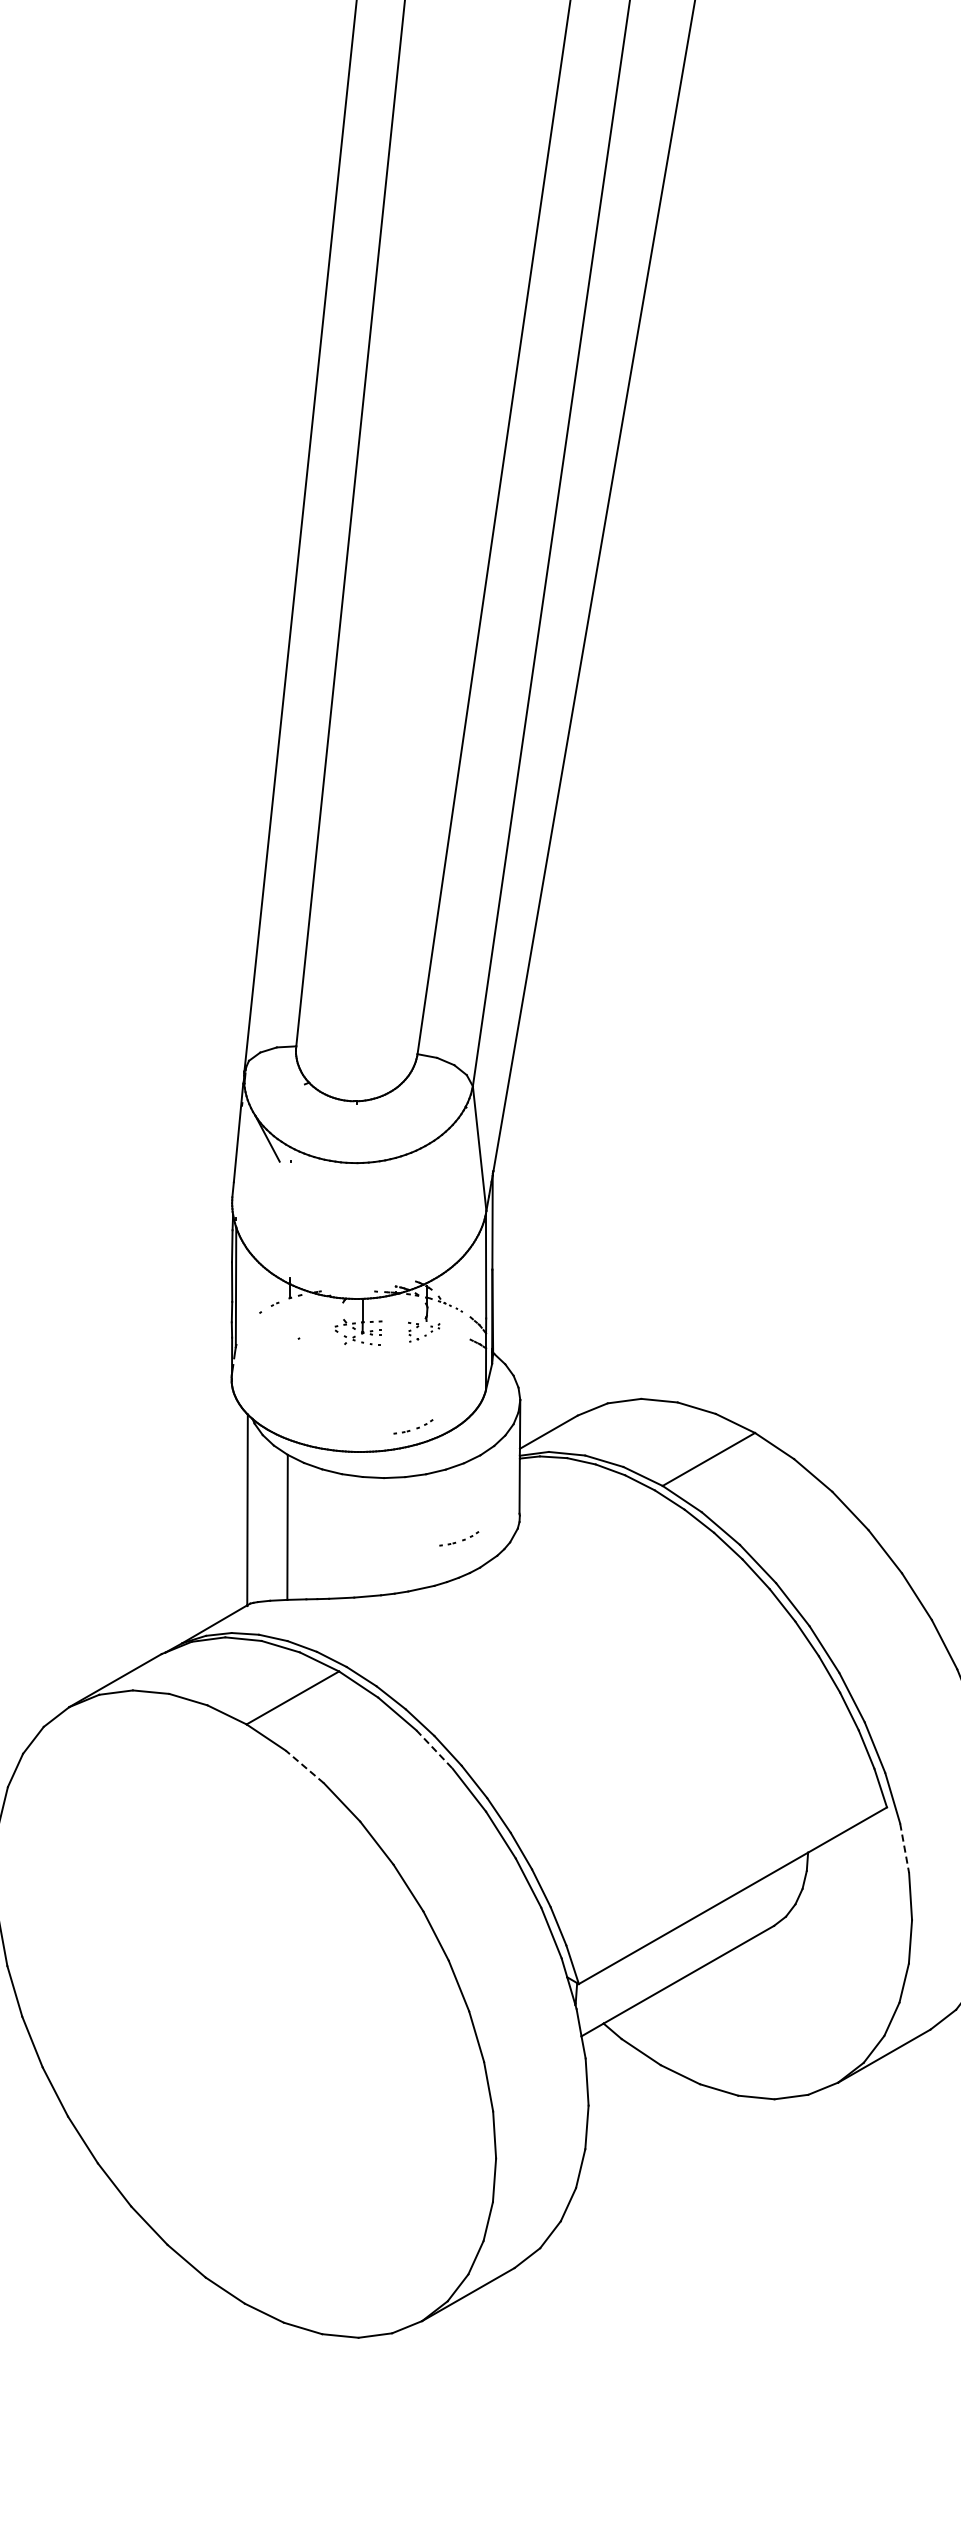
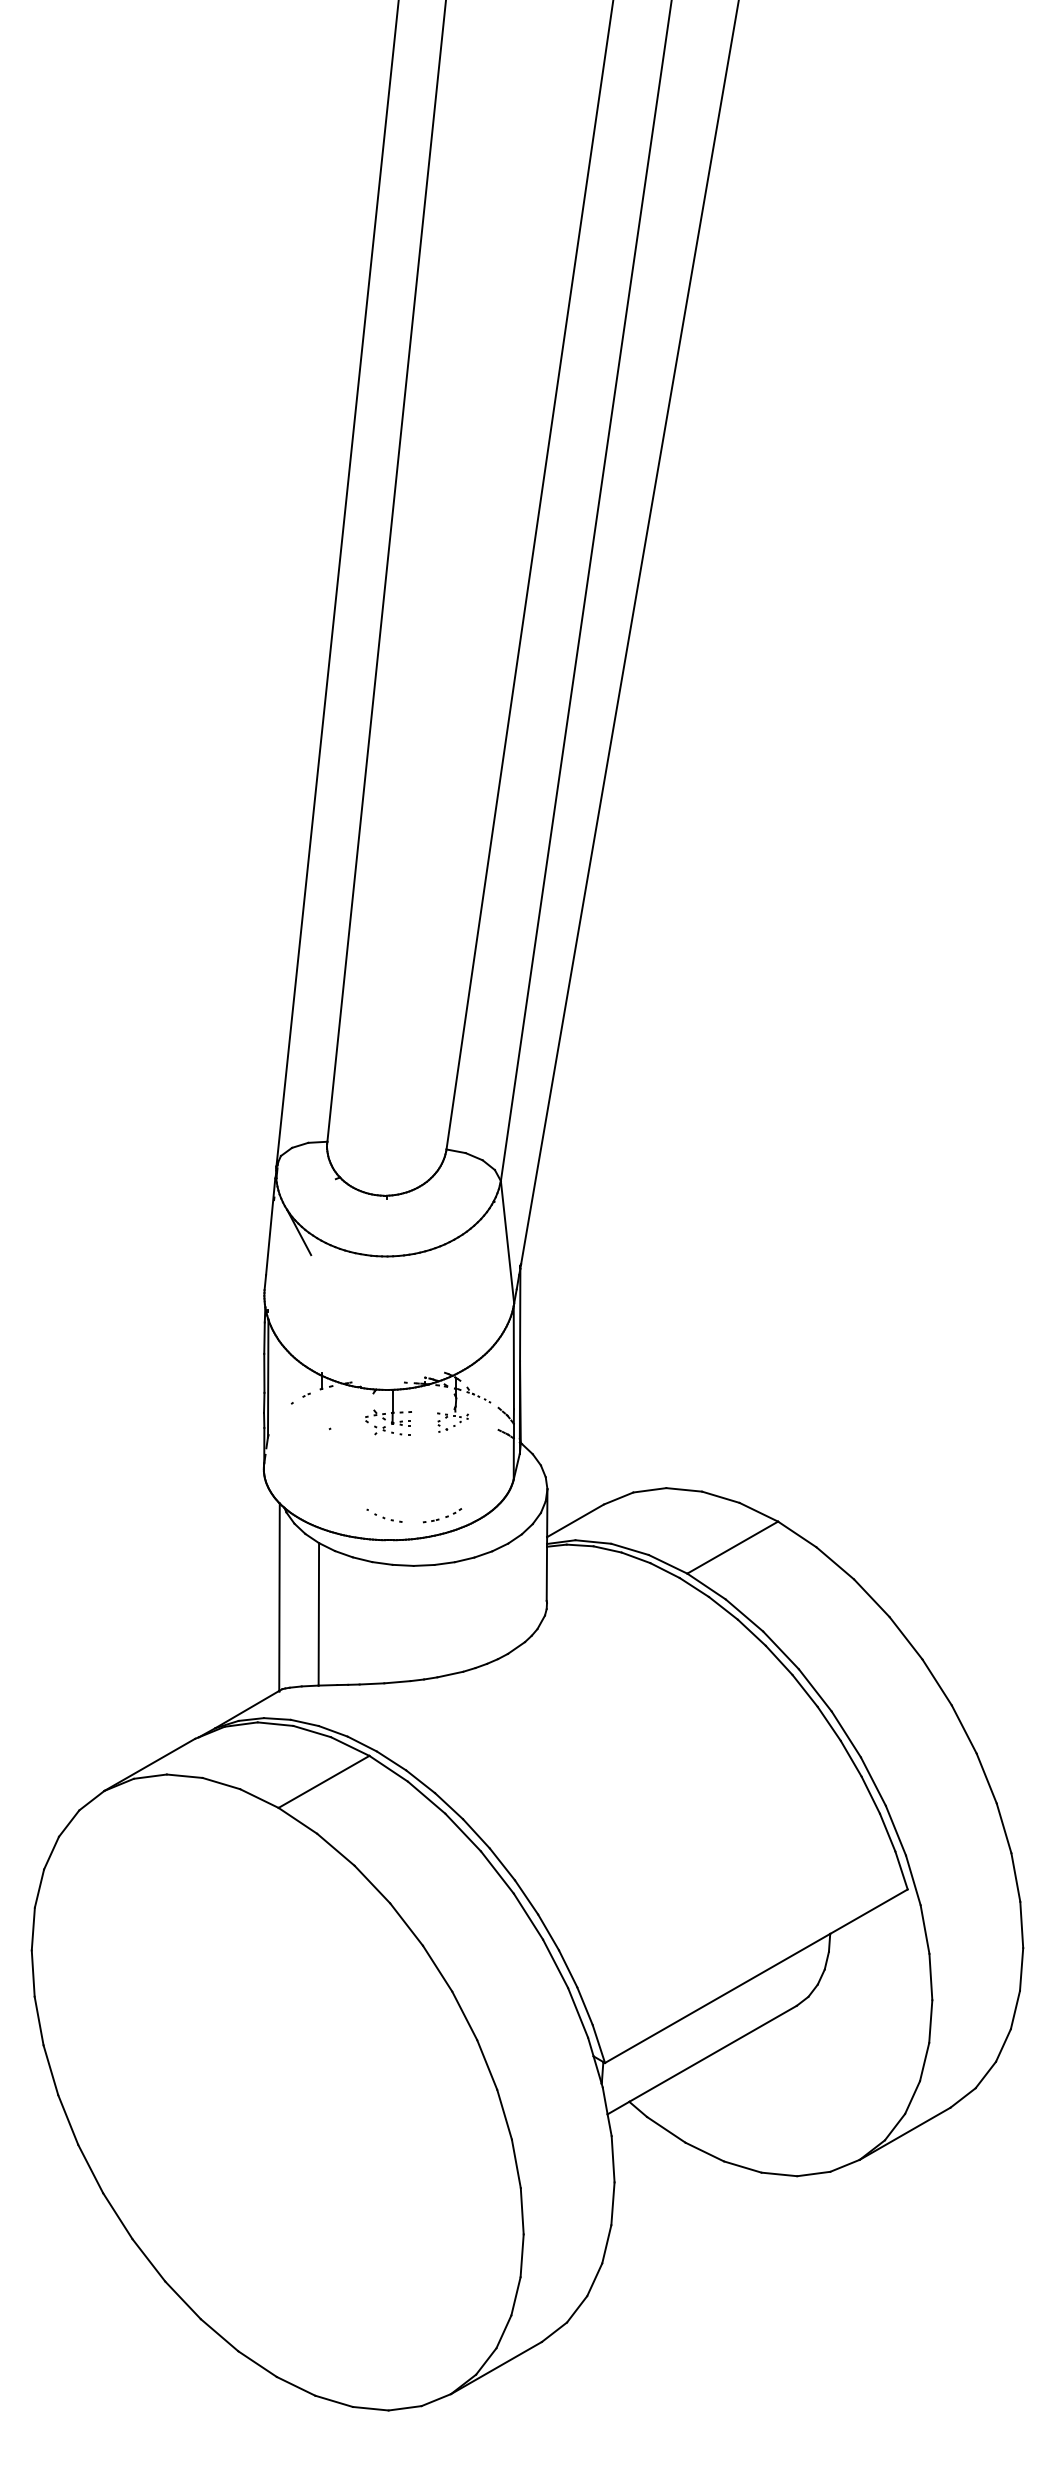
part: (354, 1426) -> (384, 1515), added
part: (459, 1538) -> (487, 1625), removed
line: (434, 1749) -> (463, 1832), dashed -> solid
line: (304, 1766) -> (335, 1849), dashed -> solid
line: (905, 1848) -> (925, 1929), dashed -> solid

